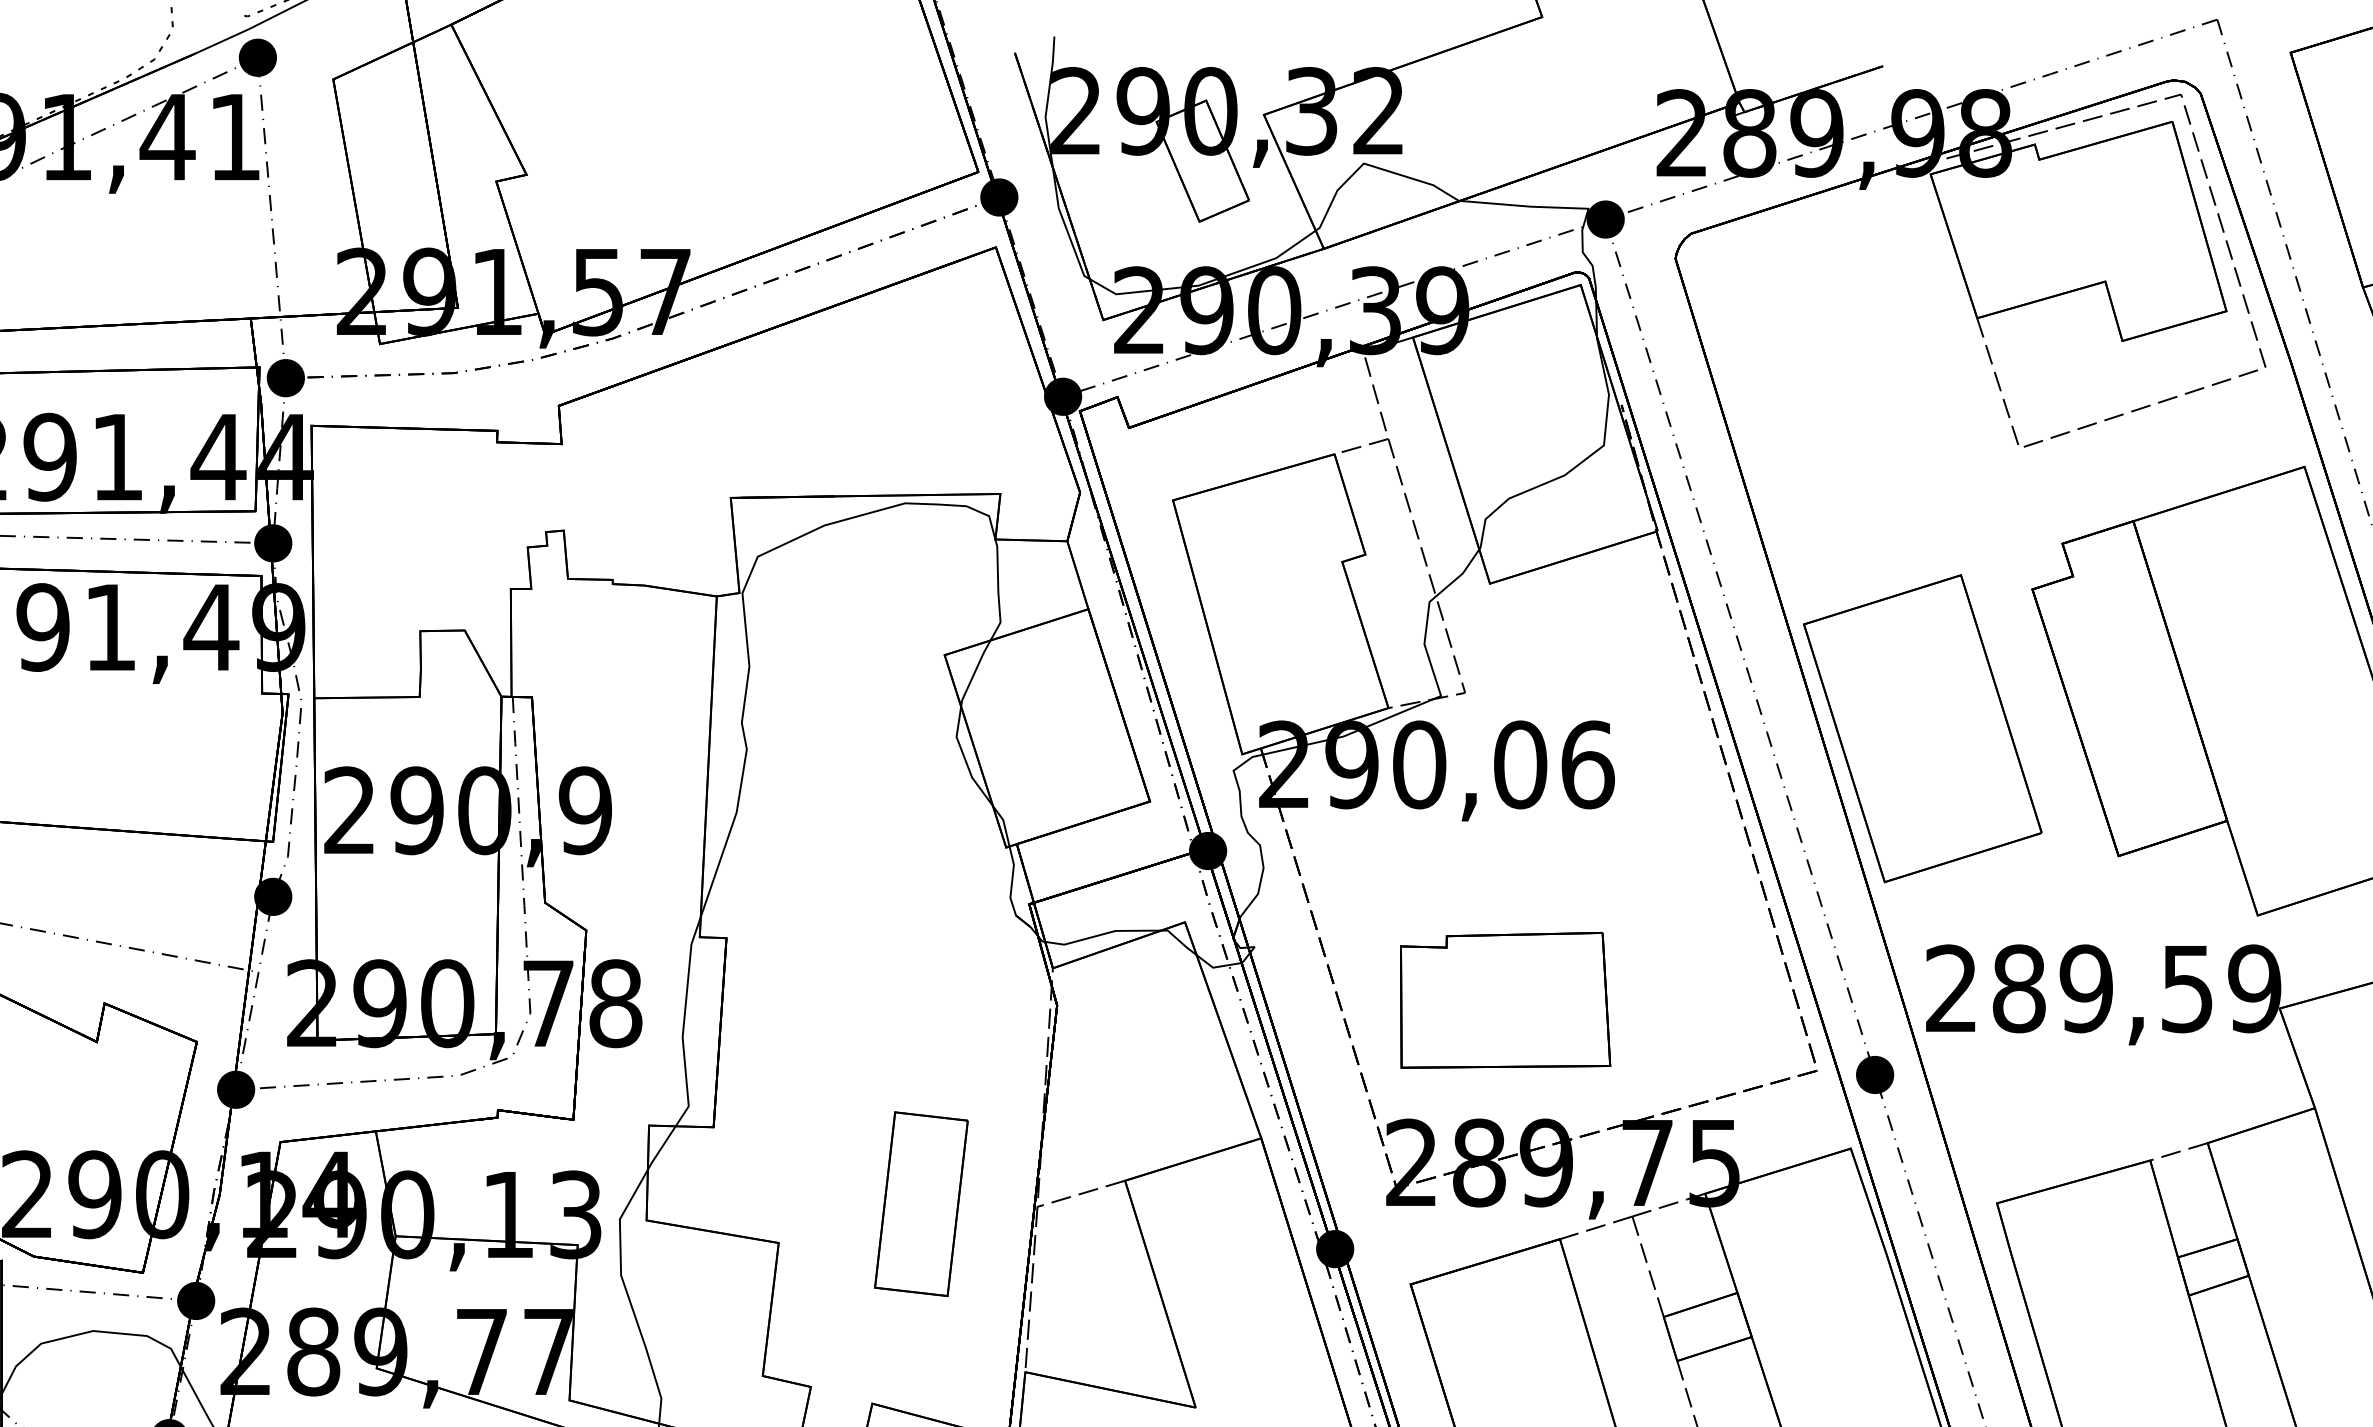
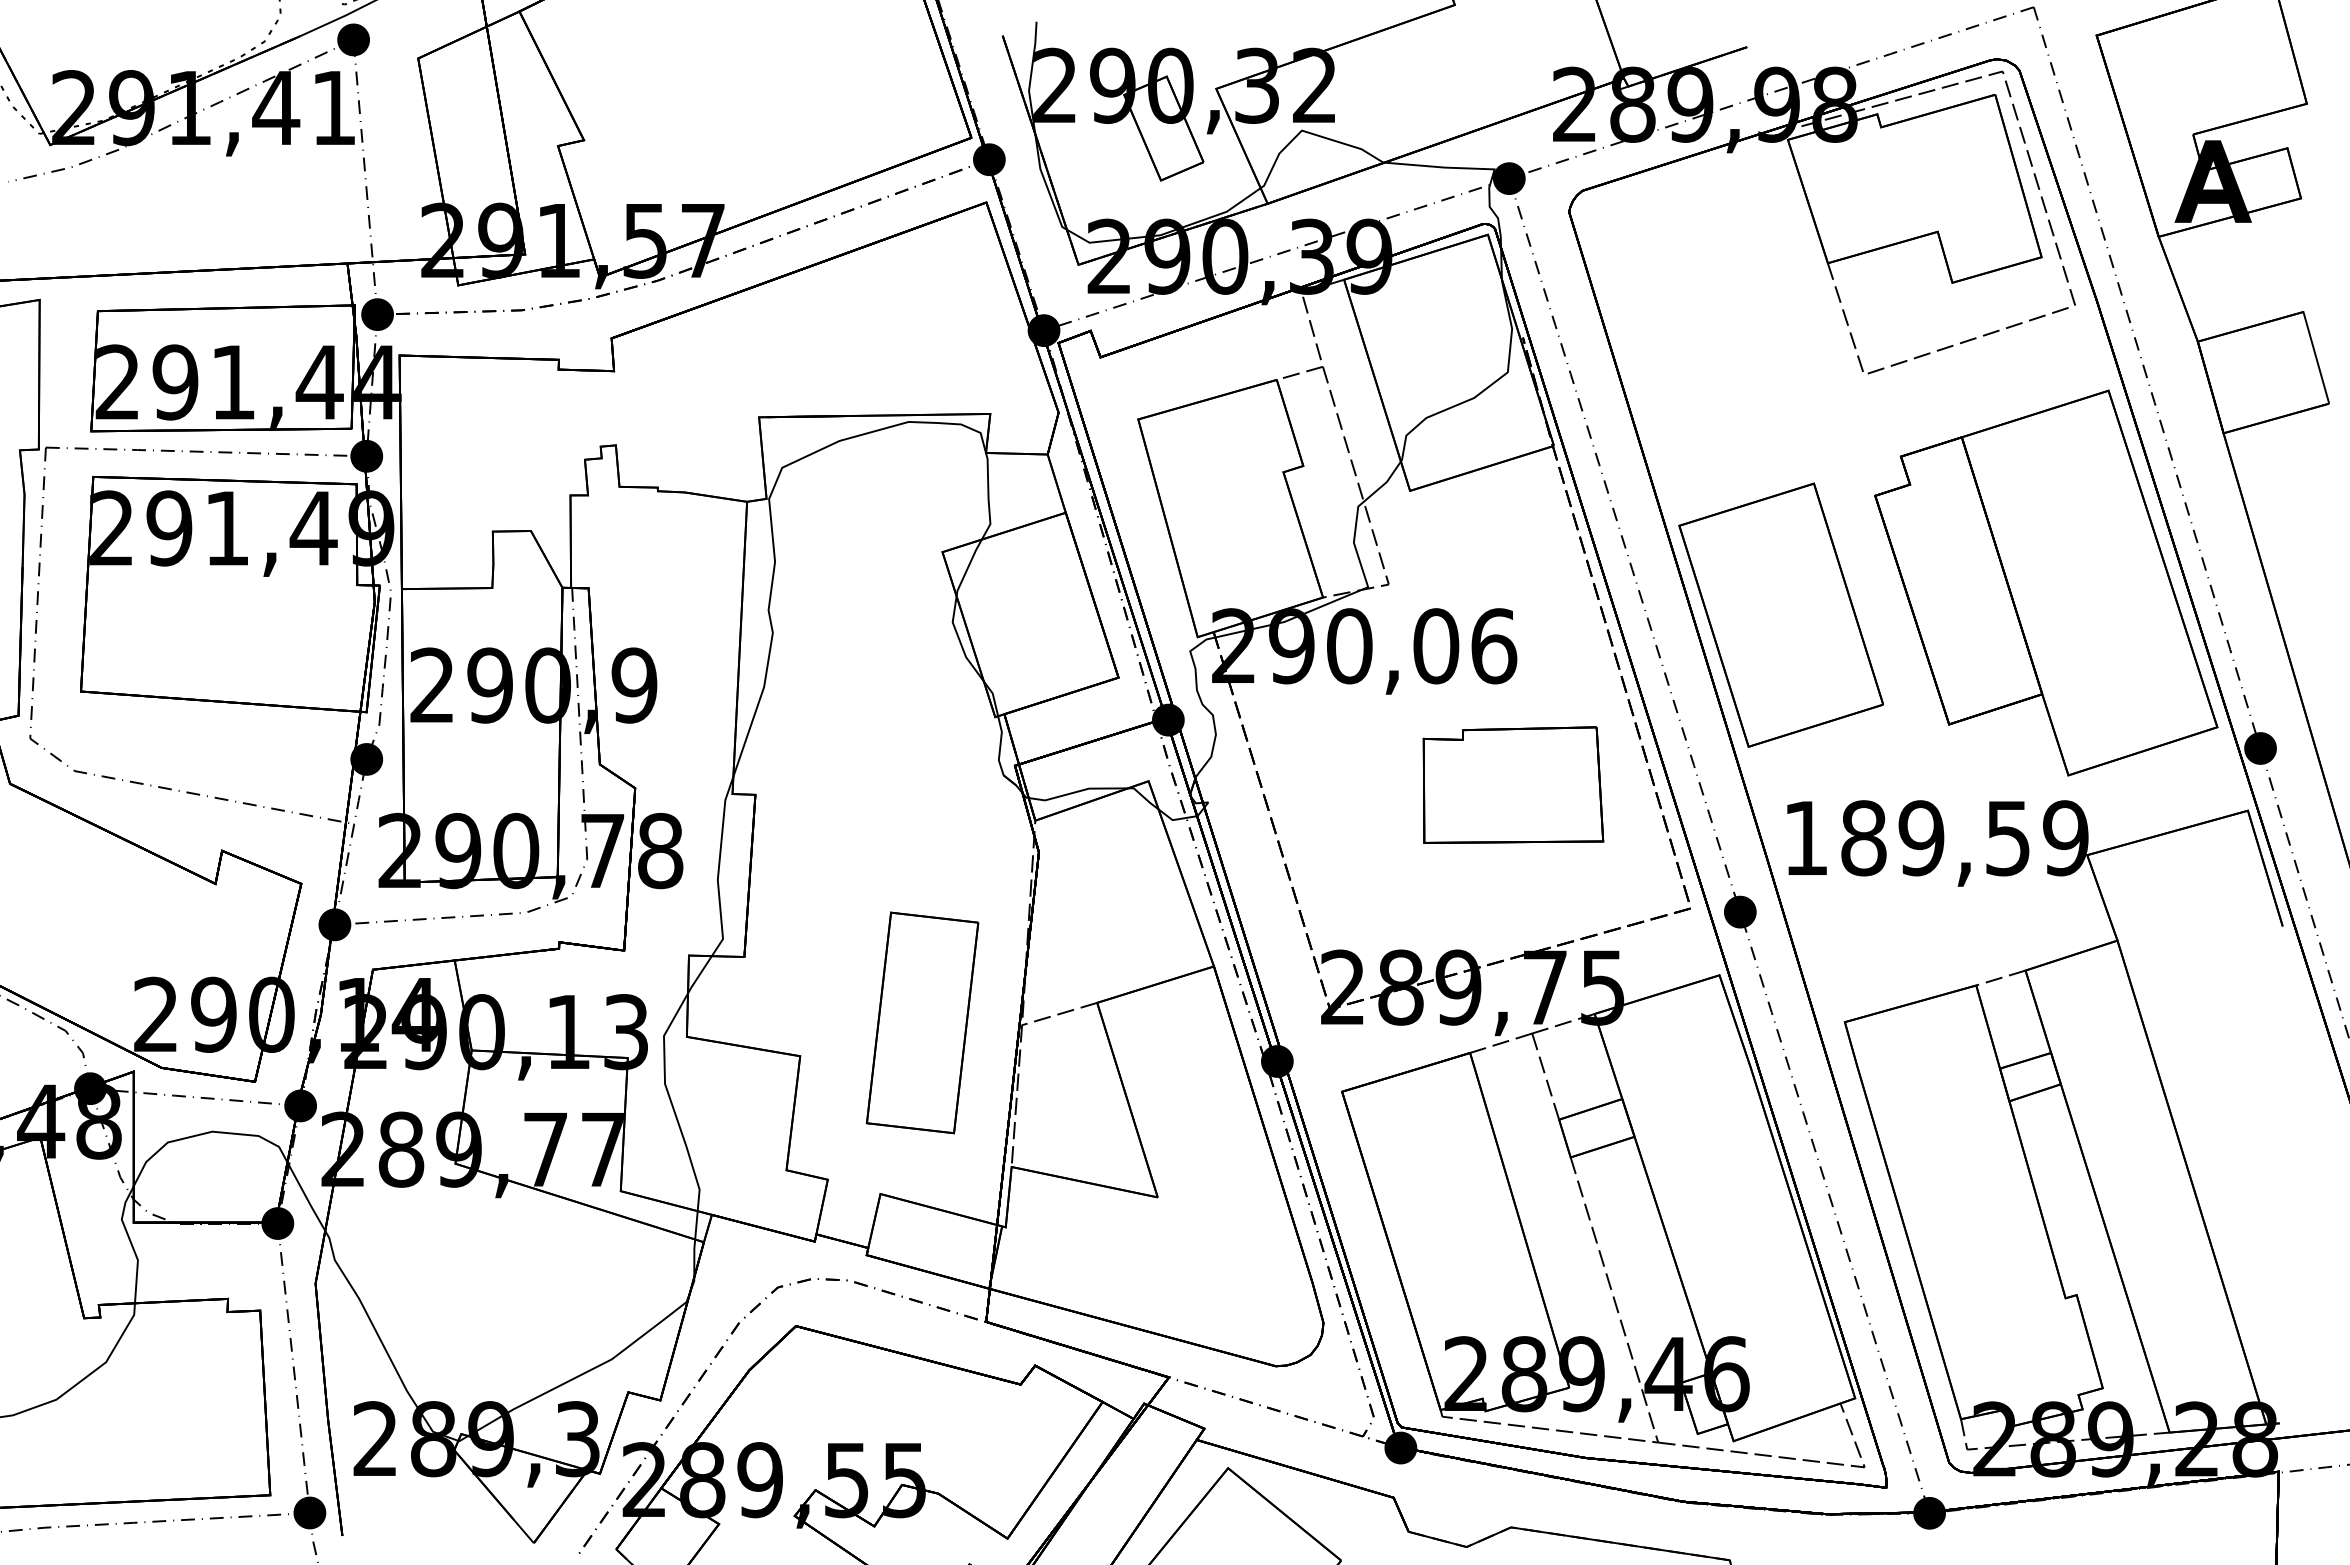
text: (1951, 987) -> (1805, 837), 289,59 -> 189,59
part: (1505, 999) -> (1513, 784), moved
part: (921, 1203) -> (922, 1022), size x1.4

